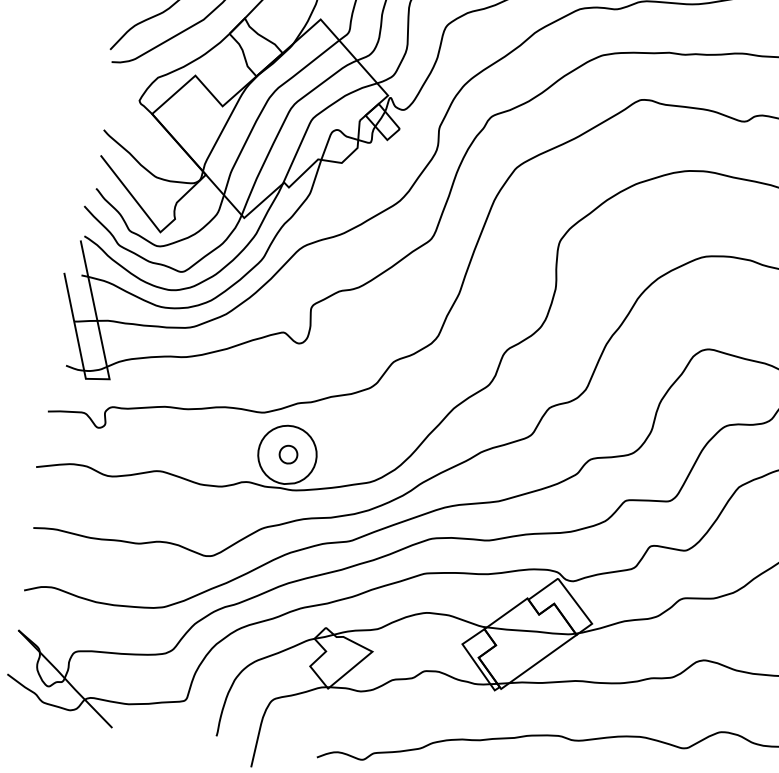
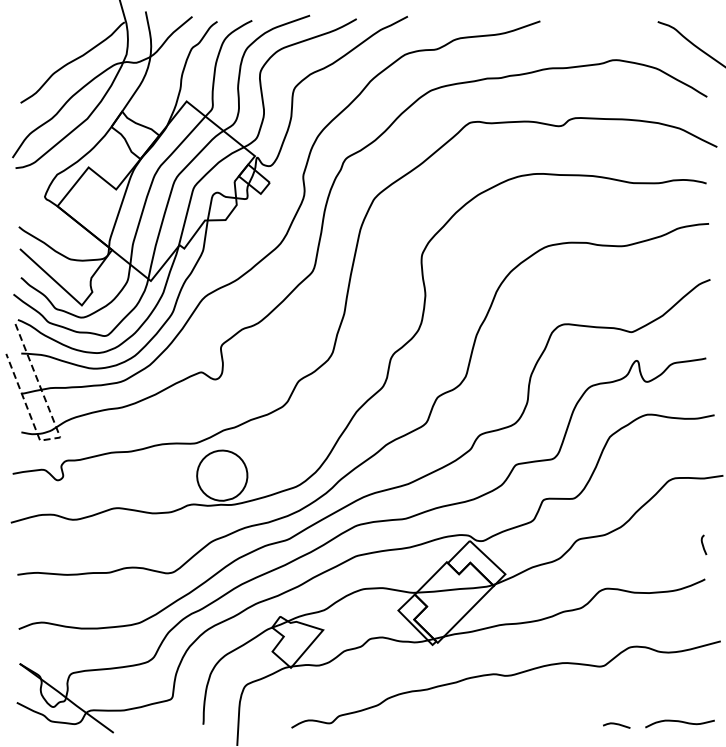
line: (109, 375) -> (59, 434), solid -> dashed
part: (287, 453) -> (222, 474), removed

